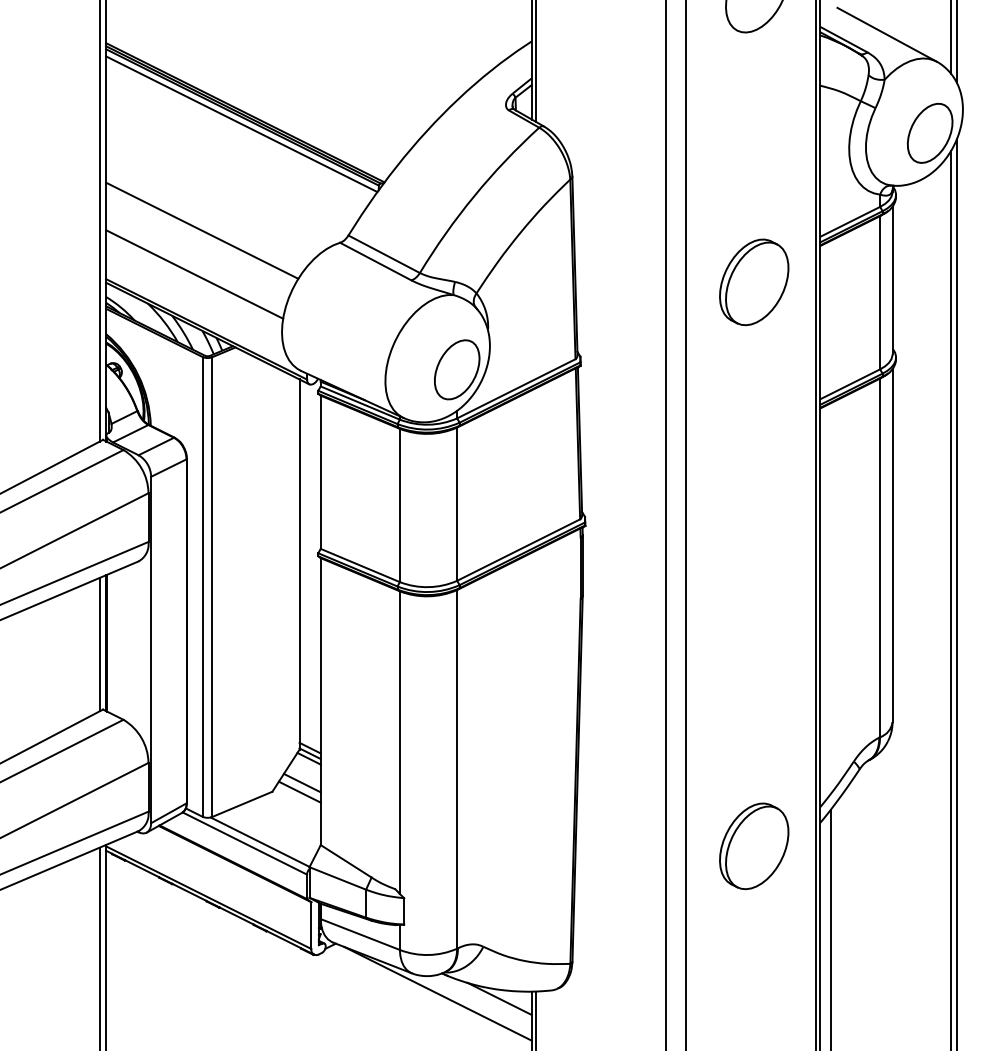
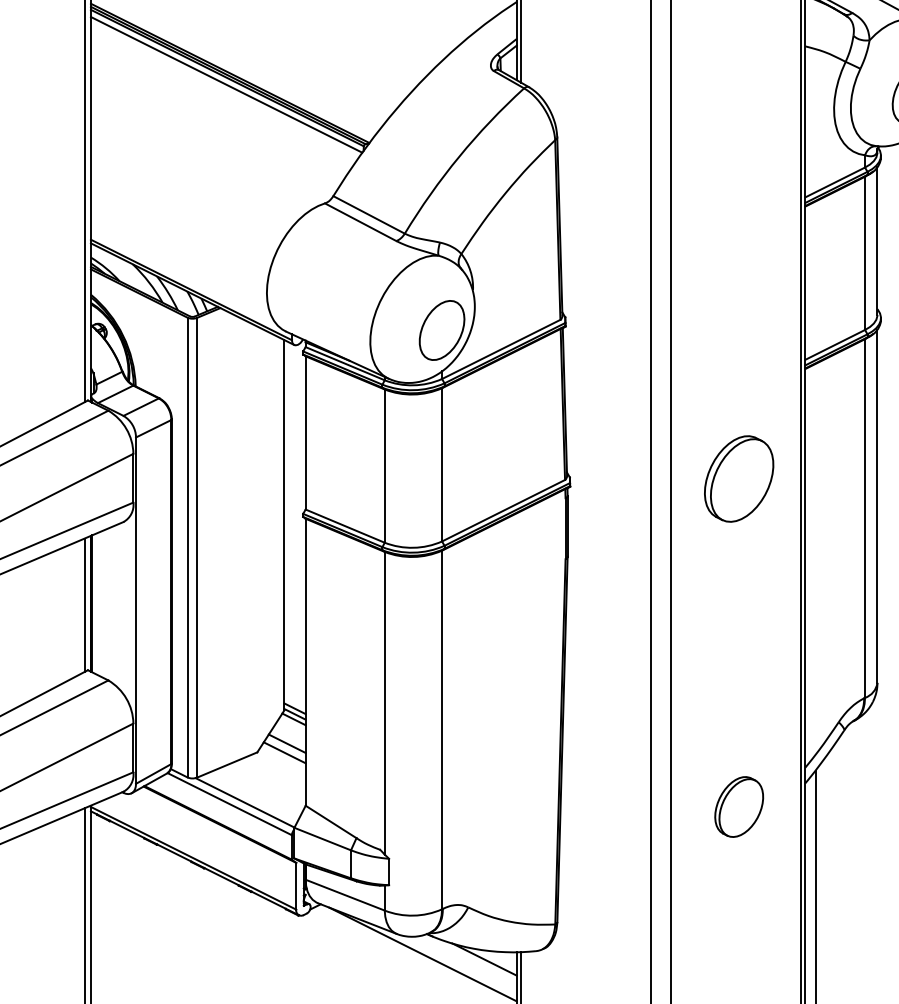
line: (202, 230) -> (187, 191), removed
line: (194, 274) -> (179, 235), removed
part: (754, 282) -> (739, 479), moved
part: (754, 846) -> (739, 807), size x0.7

